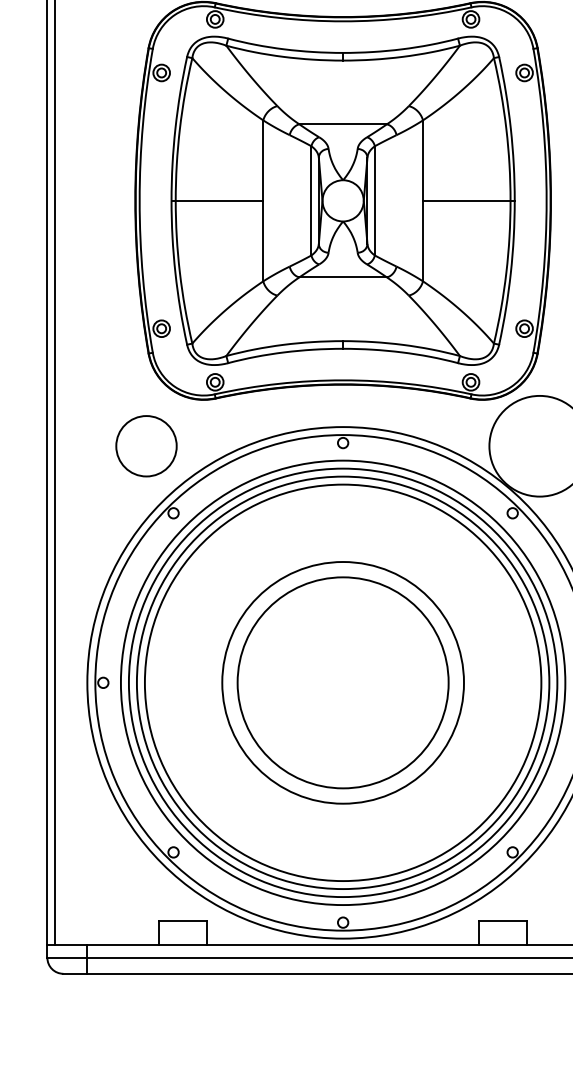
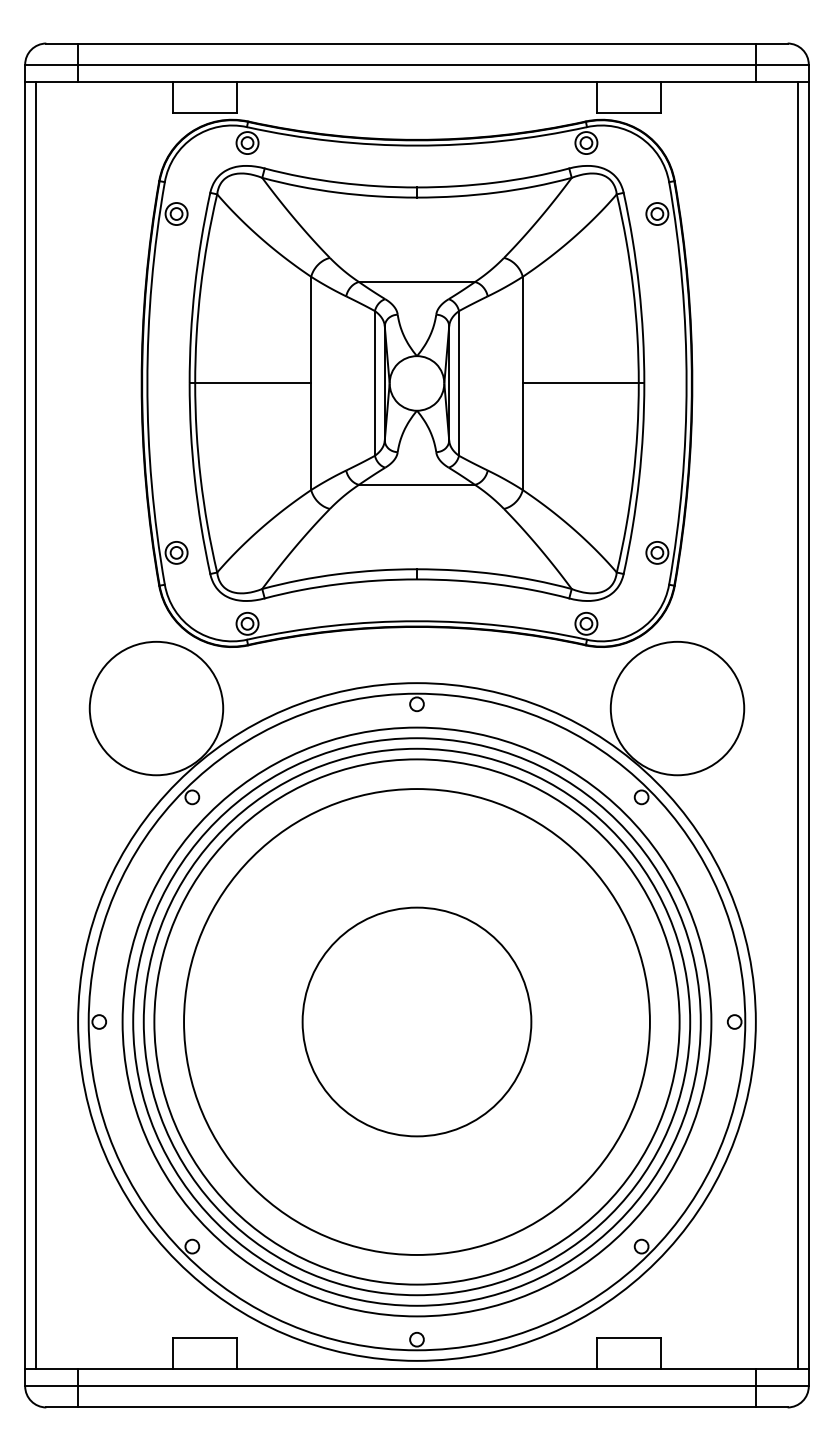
circle: (146, 446) -> (156, 708), size x1.67
circle: (342, 682) -> (416, 1021), size x0.71
circle: (342, 682) -> (416, 1021), size x1.67

